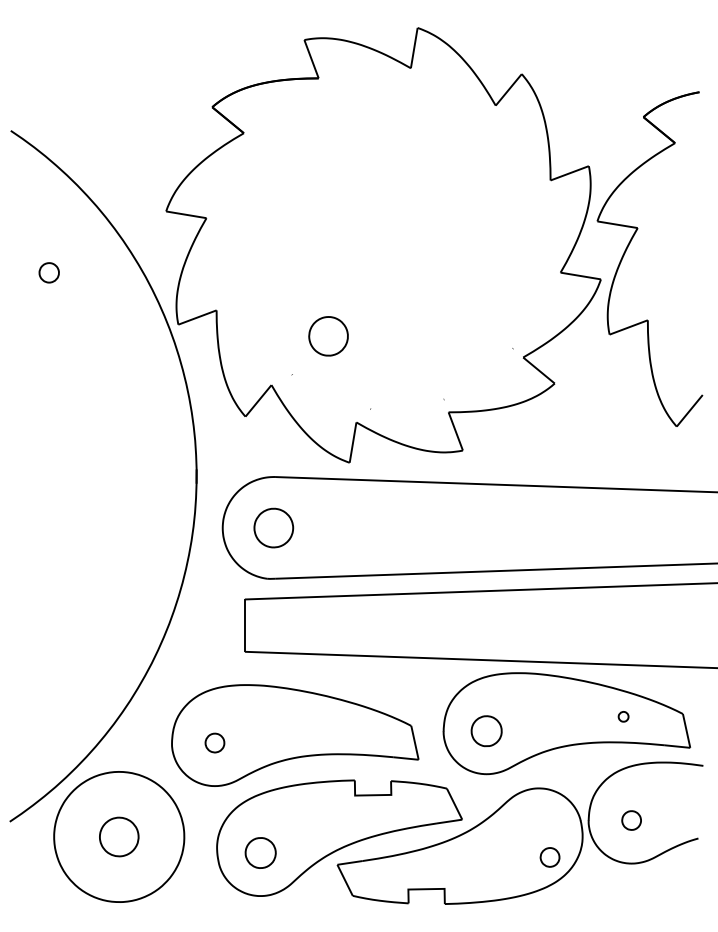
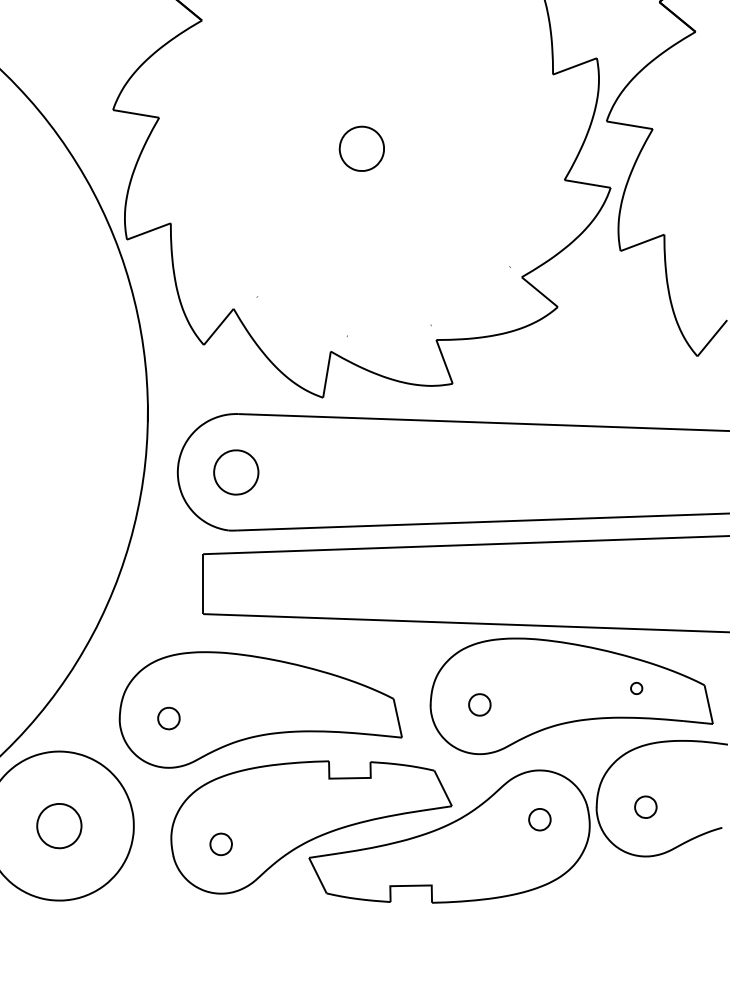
part: (328, 336) -> (361, 149), moved
part: (486, 730) -> (479, 704), size x0.62
part: (260, 852) -> (221, 843), size x0.62
part: (549, 857) -> (539, 819), moved

